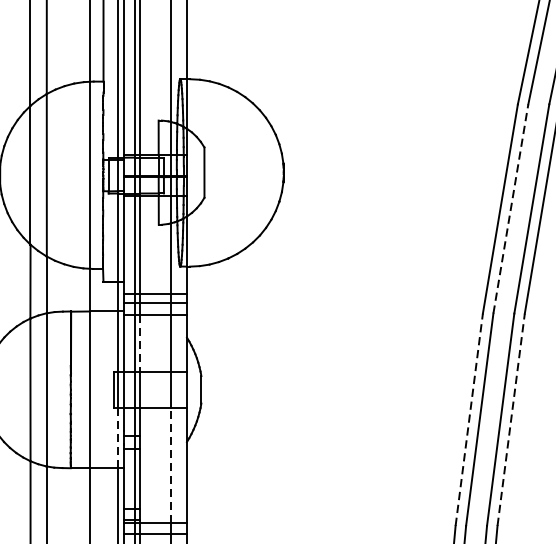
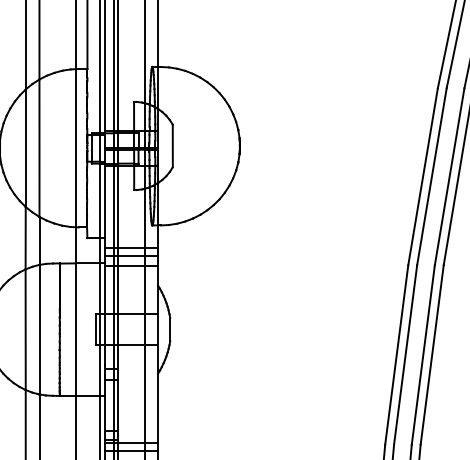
line: (510, 208) -> (431, 176), dashed -> solid
line: (140, 343) -> (118, 290), dashed -> solid
line: (468, 419) -> (396, 354), dashed -> solid
line: (511, 419) -> (432, 354), dashed -> solid
line: (117, 439) -> (99, 371), dashed -> solid
line: (170, 465) -> (144, 393), dashed -> solid

